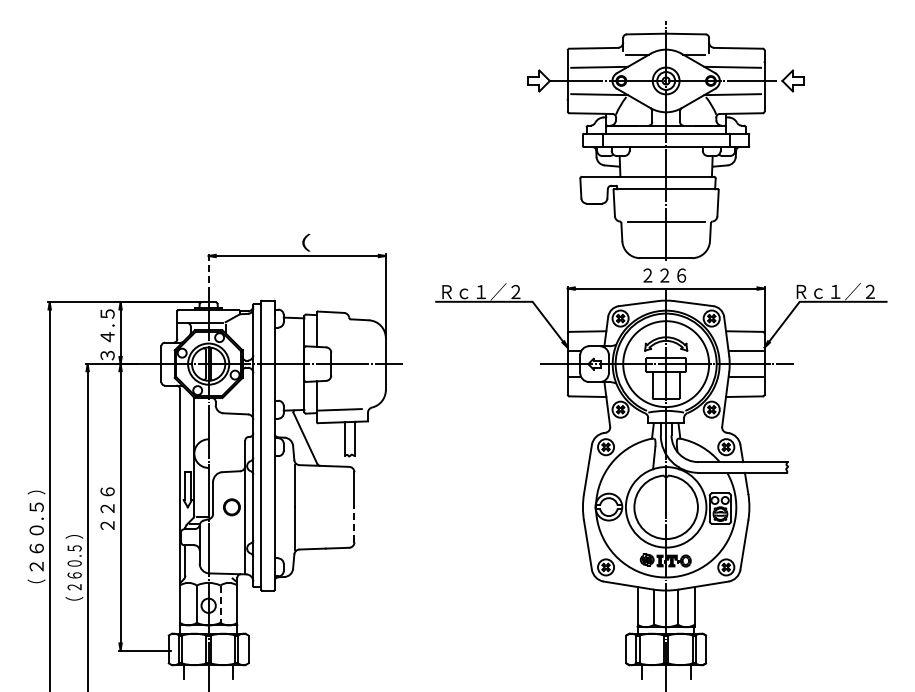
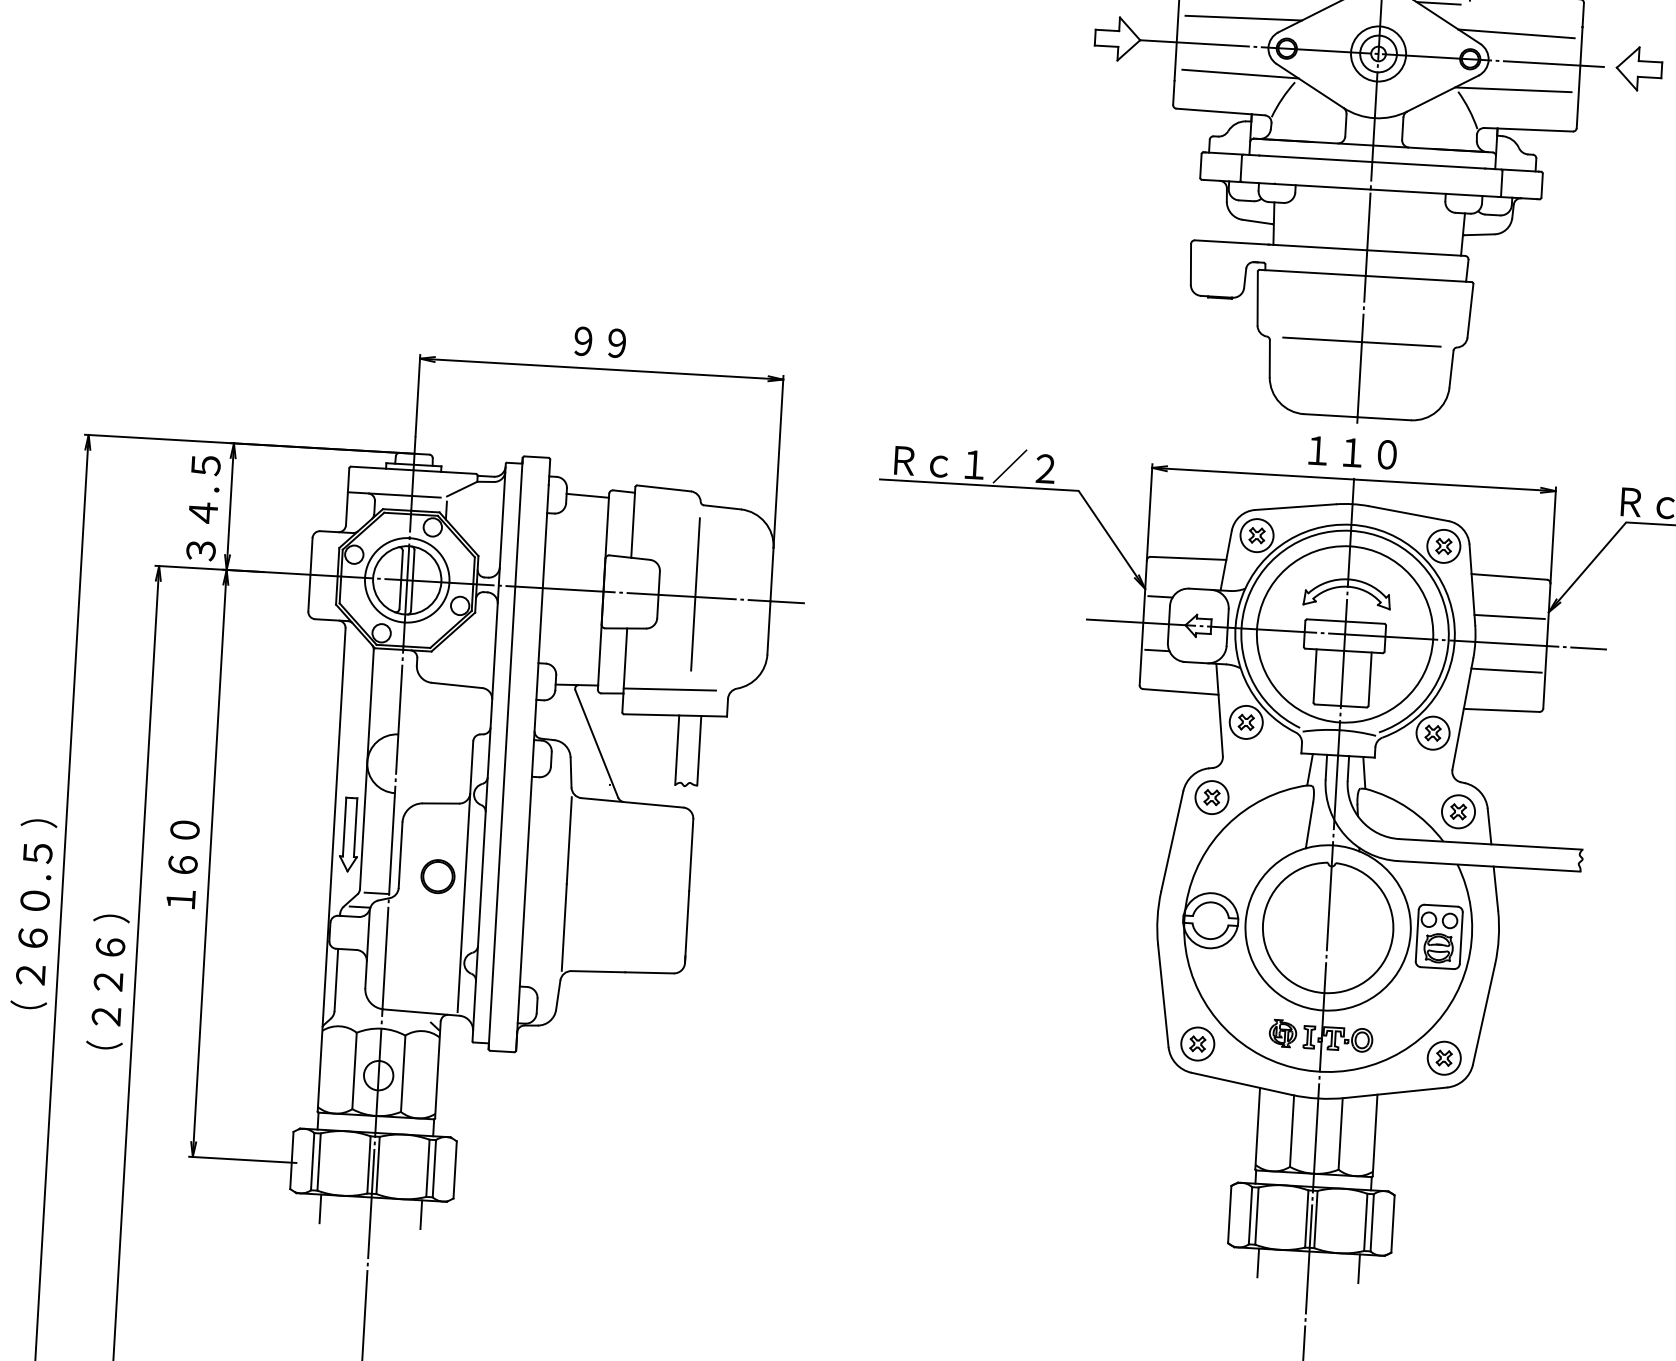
text: (296, 242) -> (601, 341), （ -> ９９
line: (208, 274) -> (417, 396), dashed -> solid
text: (664, 275) -> (1352, 452), ２２６ -> １１０
line: (349, 362) -> (696, 593), added
text: (107, 508) -> (182, 864), ２２６ -> １６０
line: (354, 524) -> (687, 926), dashed -> solid
text: (74, 567) -> (108, 981), ２６０.５ -> ２２６
line: (220, 604) -> (403, 1074), dashed -> solid

